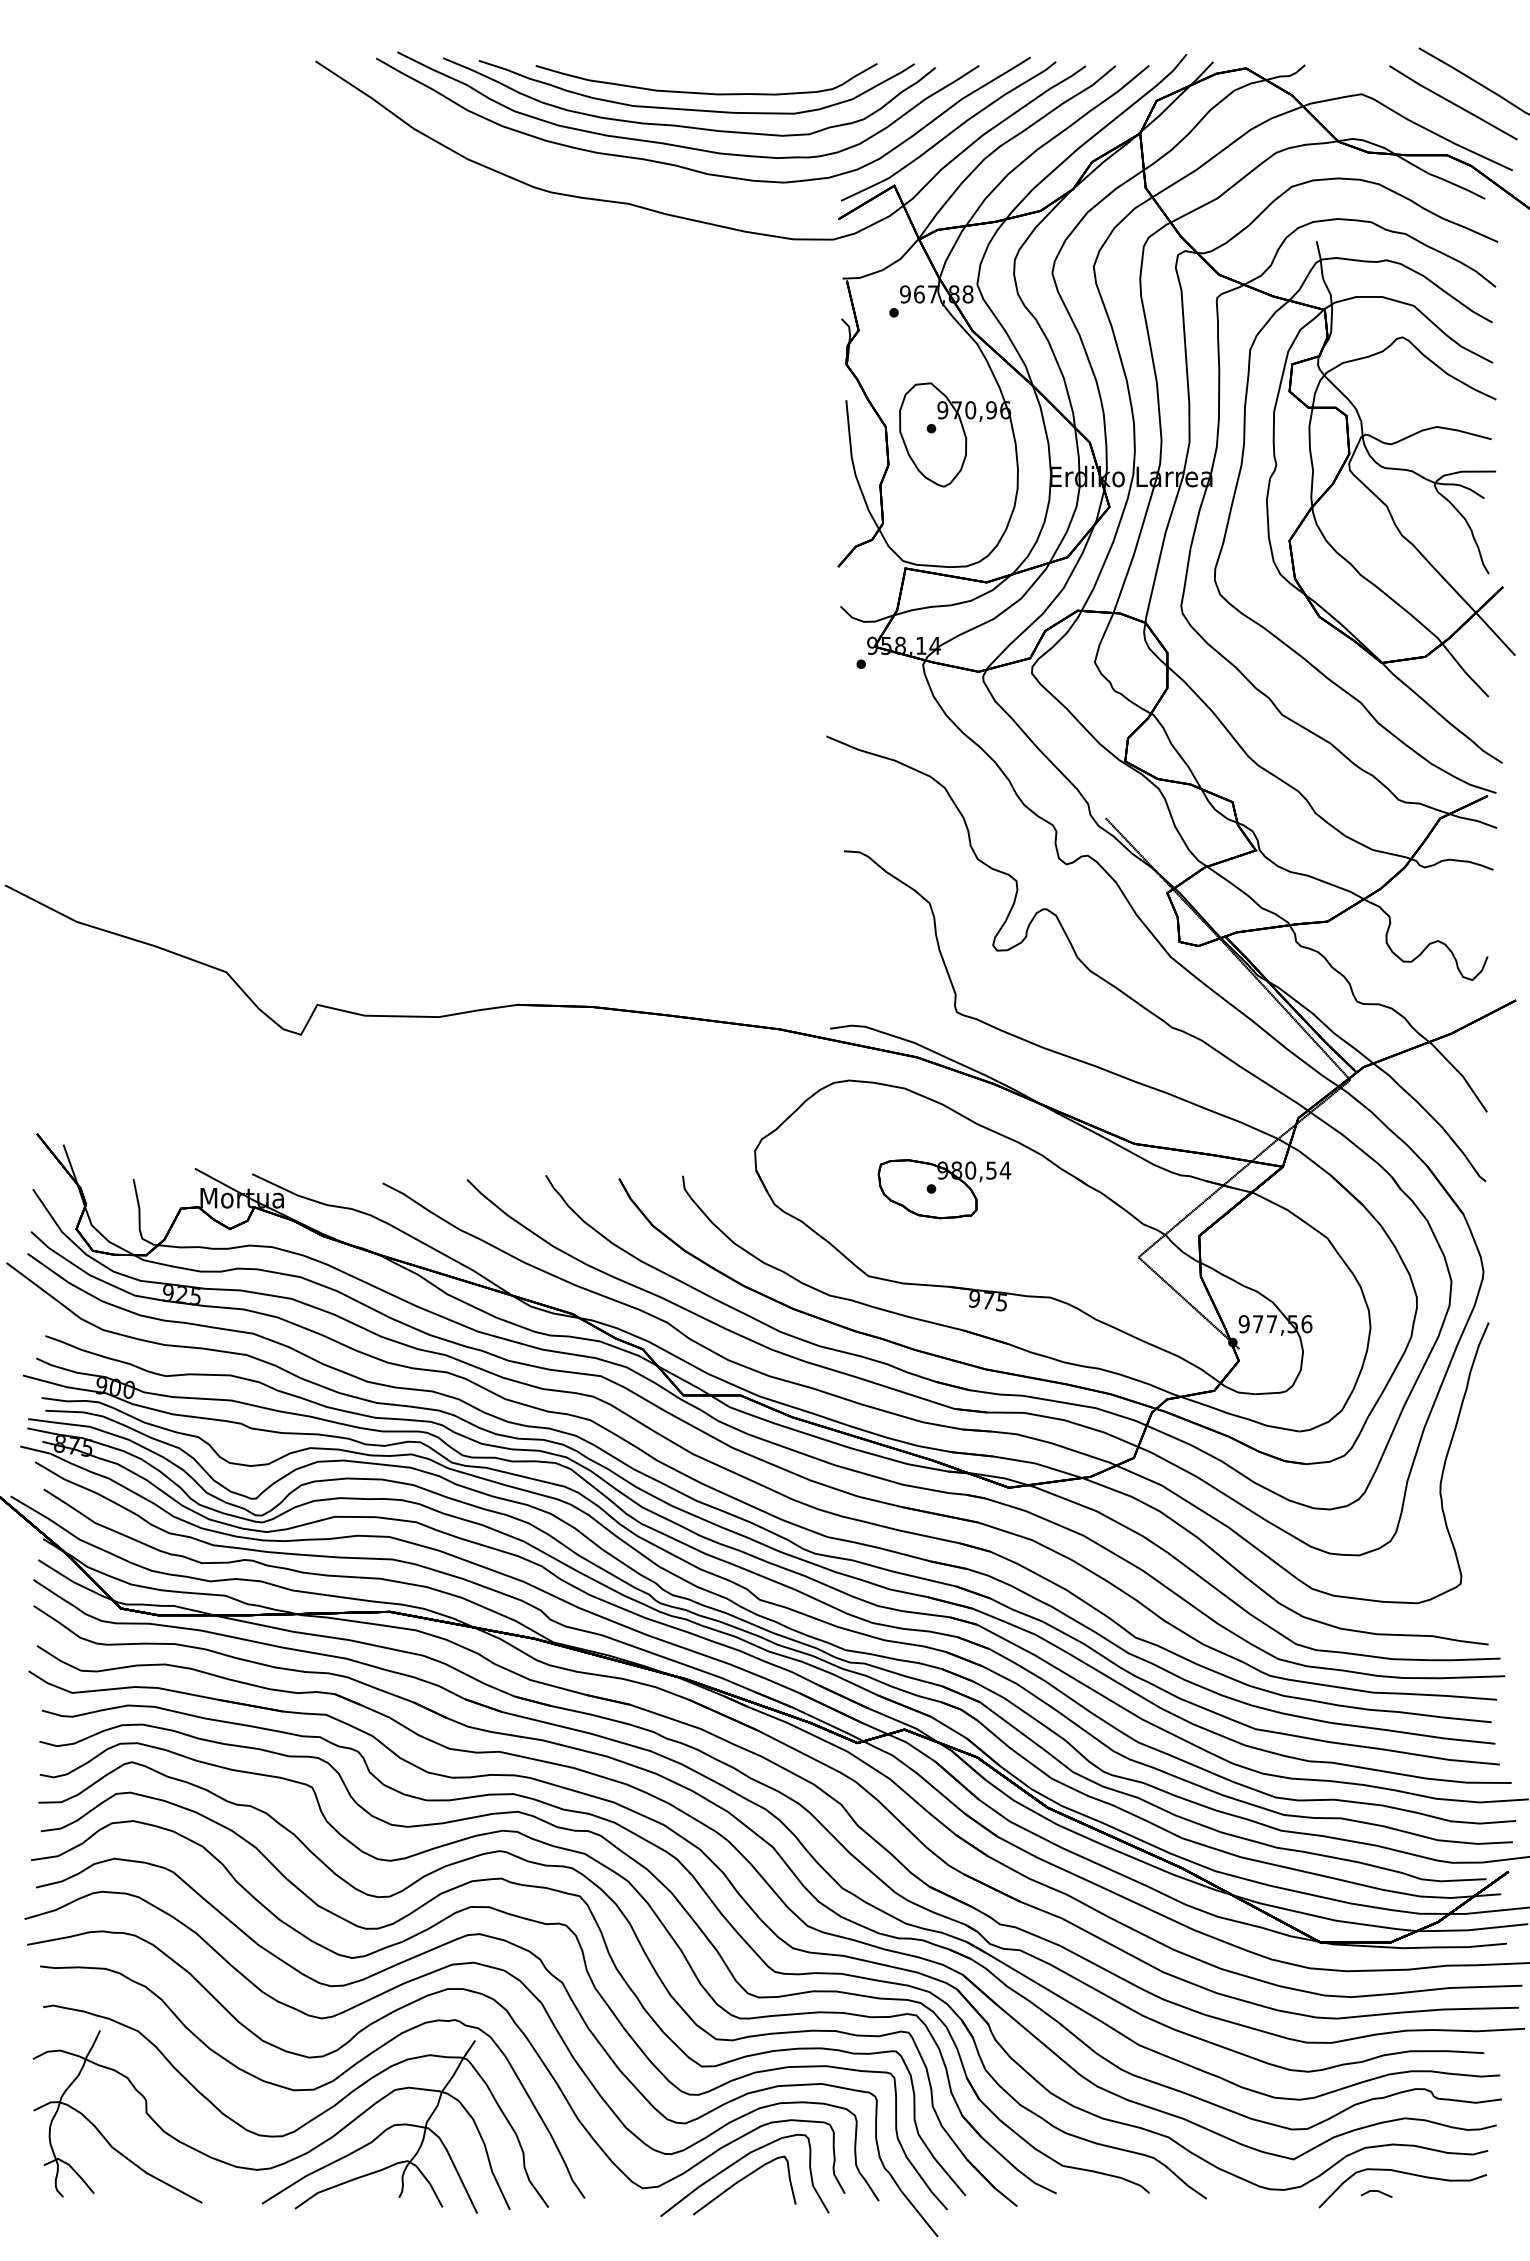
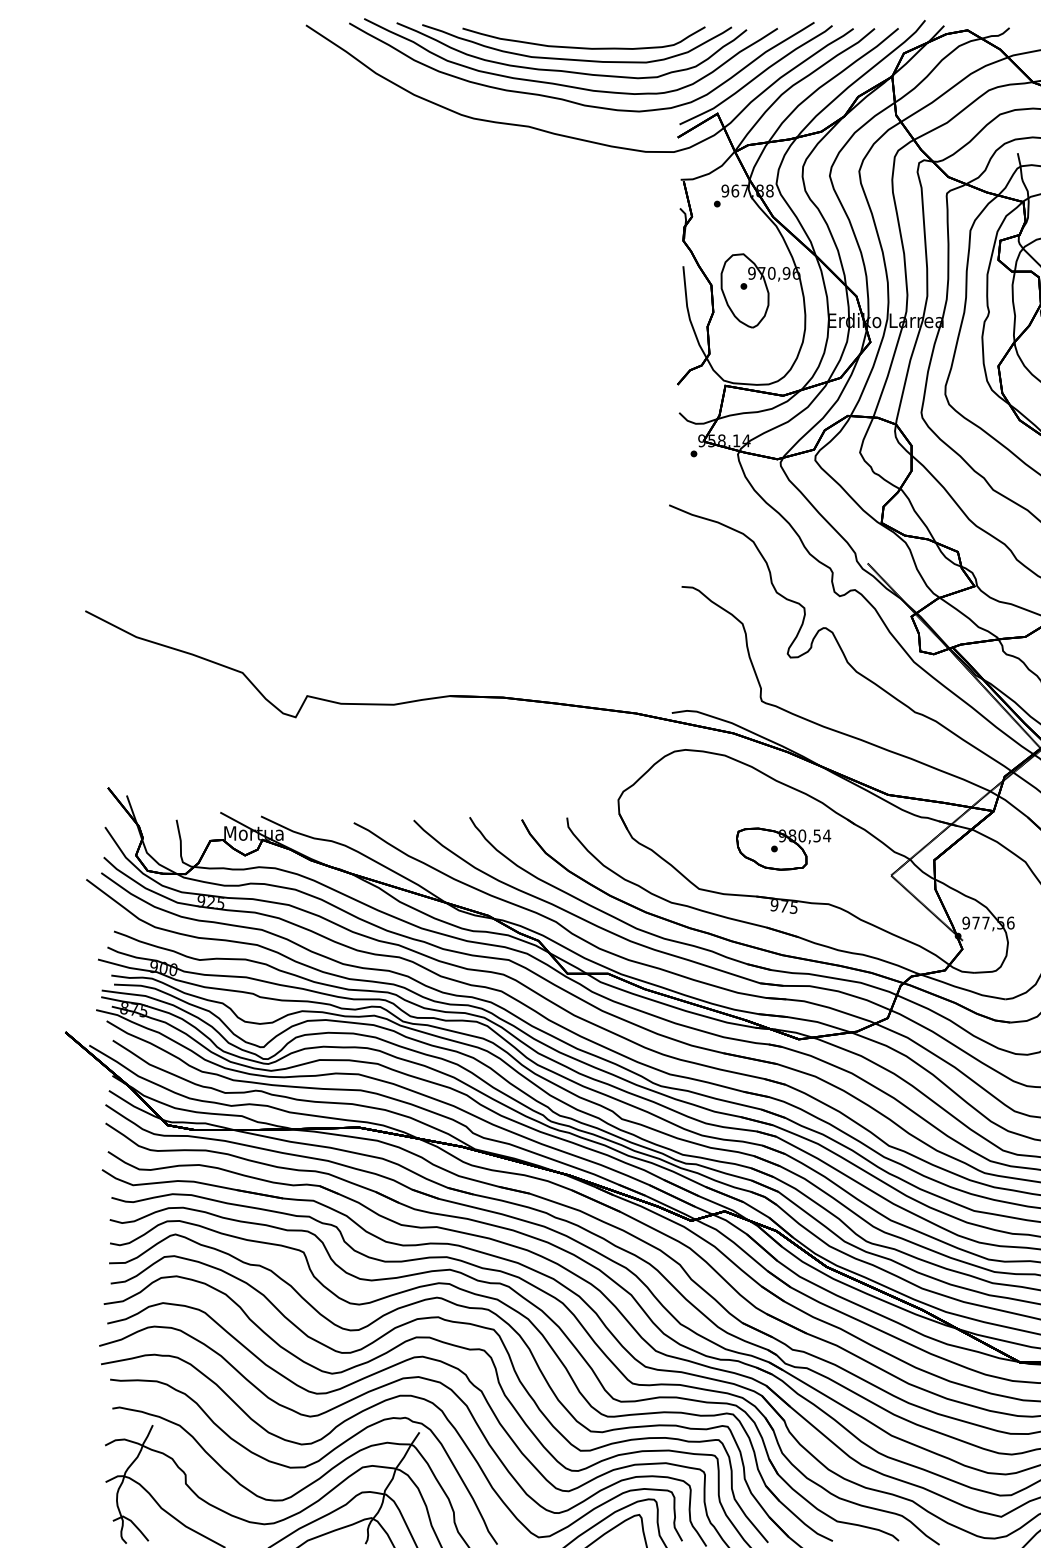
part: (944, 1189) -> (783, 849), moved

